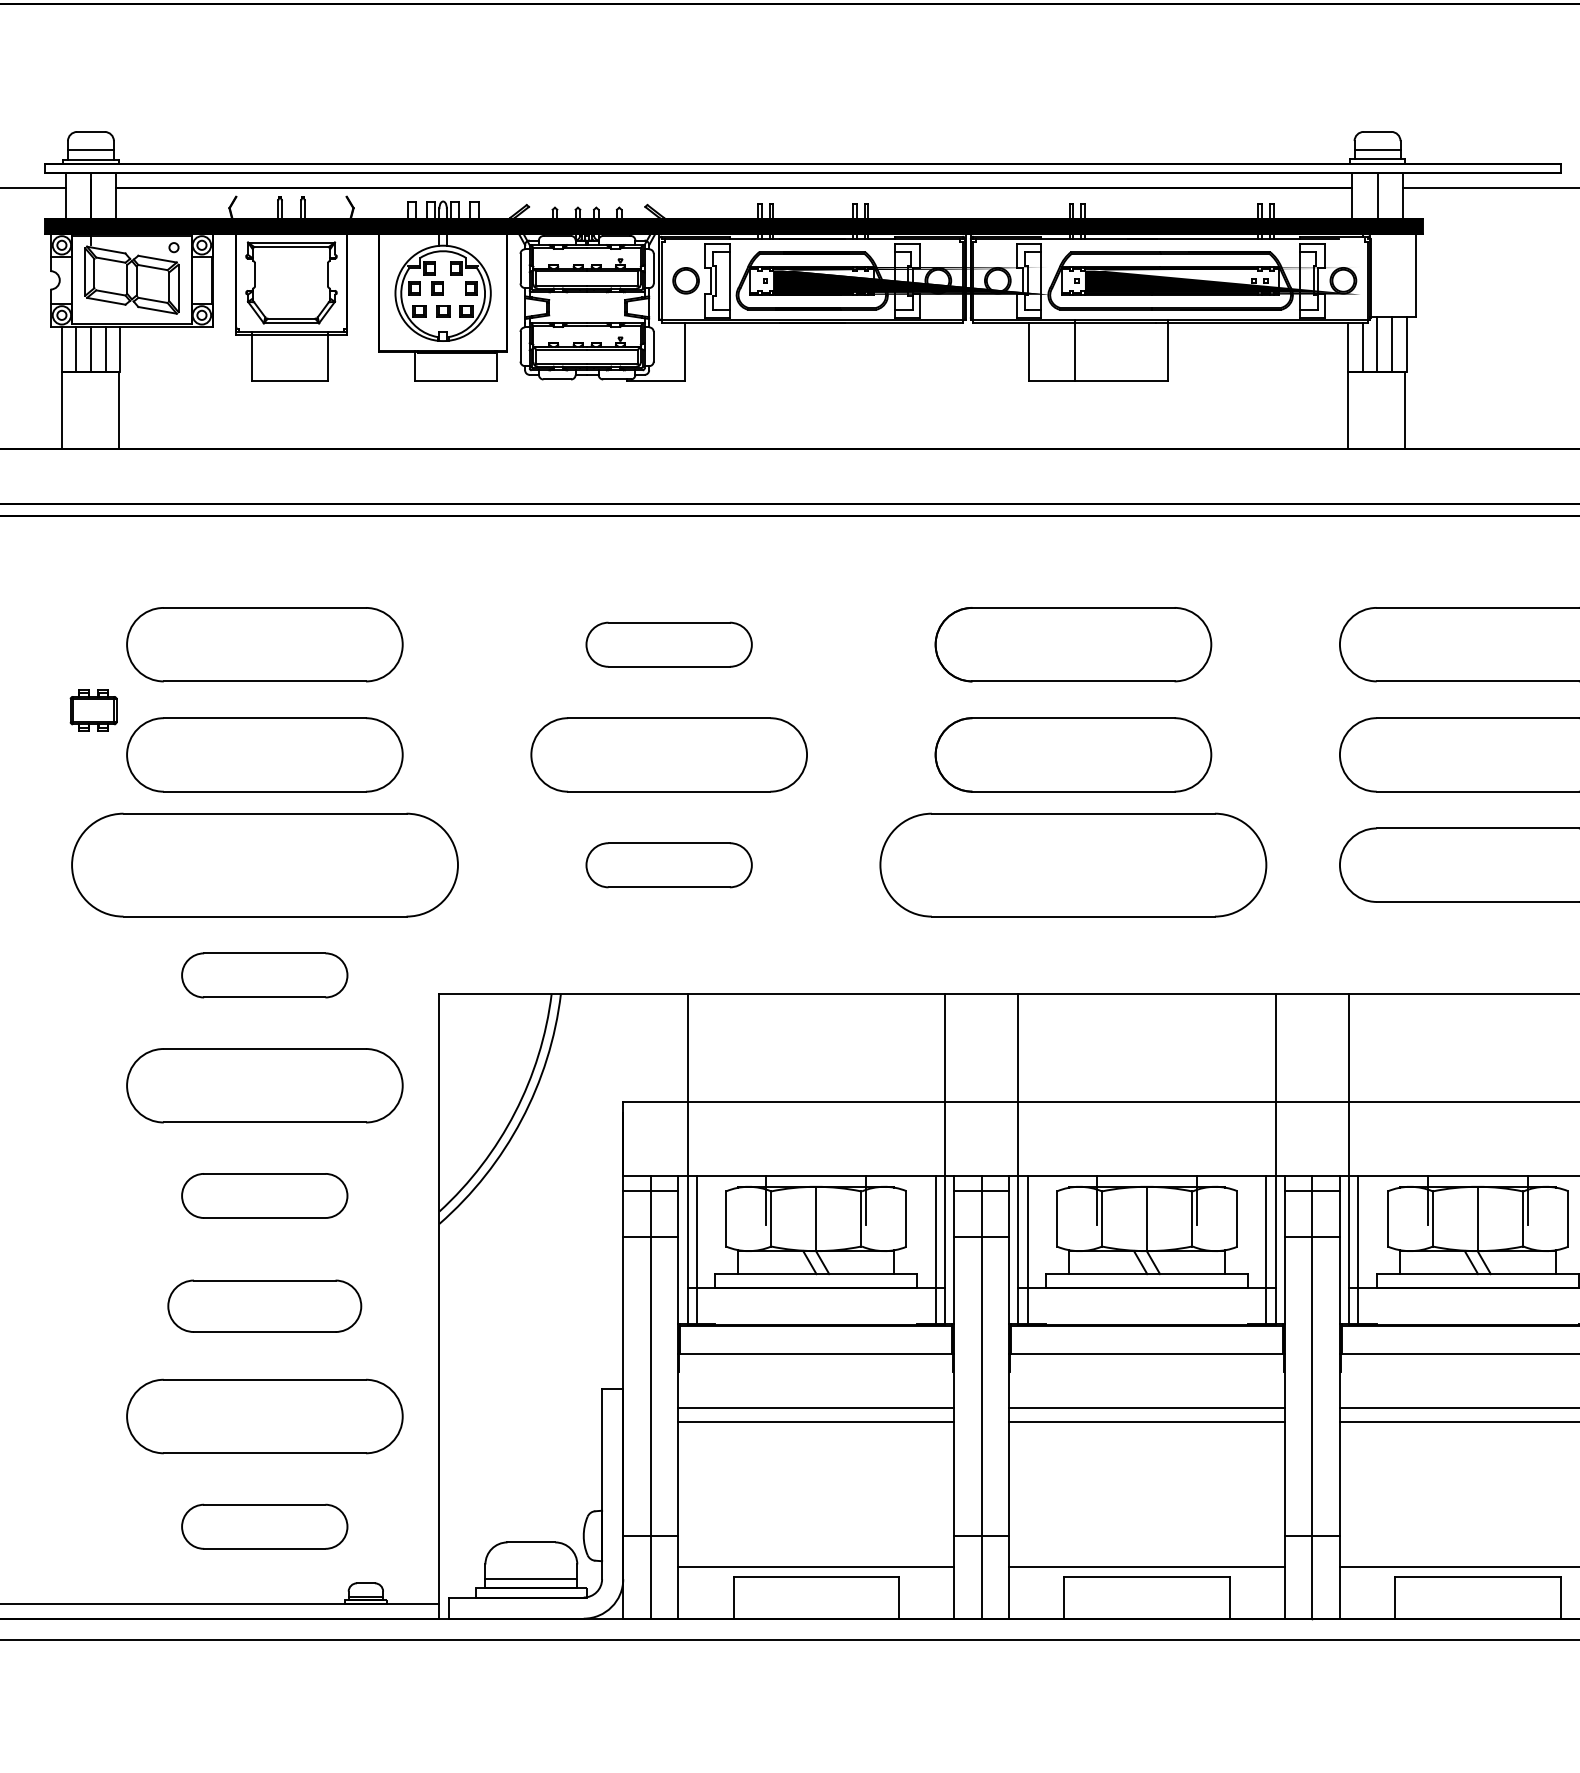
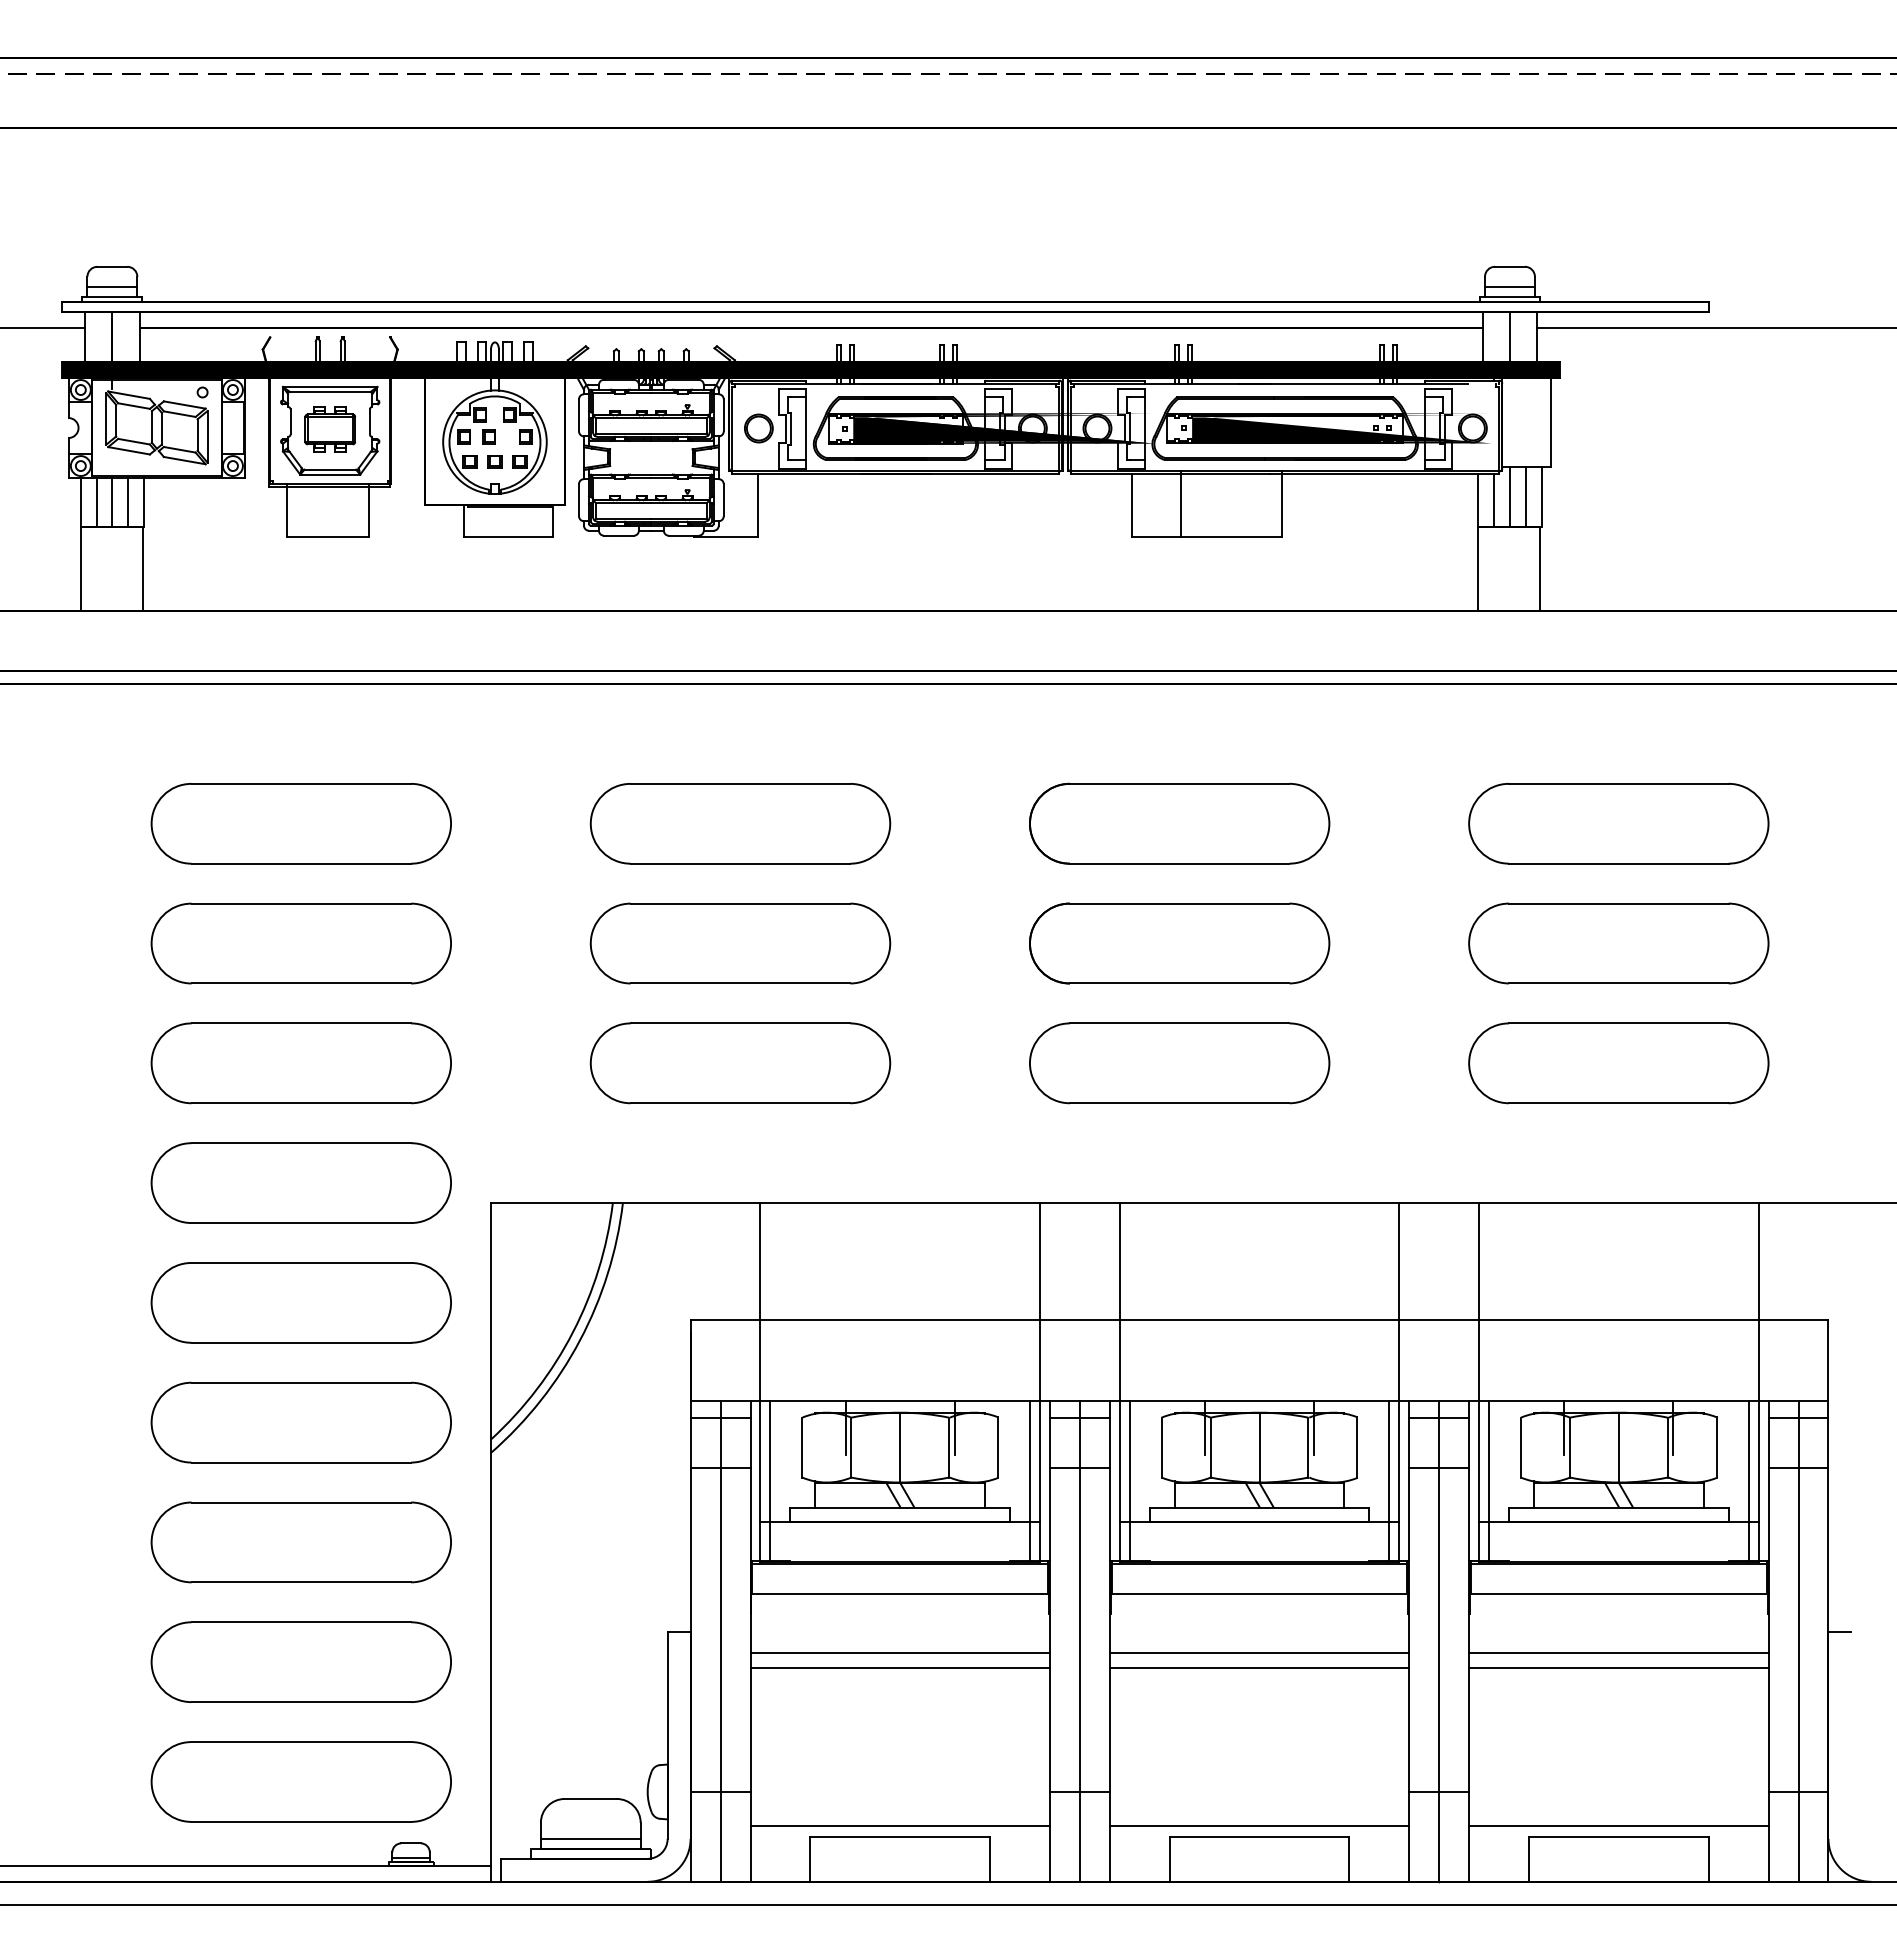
part: (669, 644) -> (740, 823), size x1.67
part: (93, 710) -> (330, 429), moved
part: (264, 865) -> (300, 1063), size x0.71
part: (669, 865) -> (740, 1063), size x1.67
part: (1073, 865) -> (1179, 1063), size x0.71
part: (264, 974) -> (300, 1182), size x1.67
part: (264, 1195) -> (300, 1422), size x1.67
part: (264, 1306) -> (300, 1542), size x1.43
part: (264, 1526) -> (300, 1781), size x1.67

